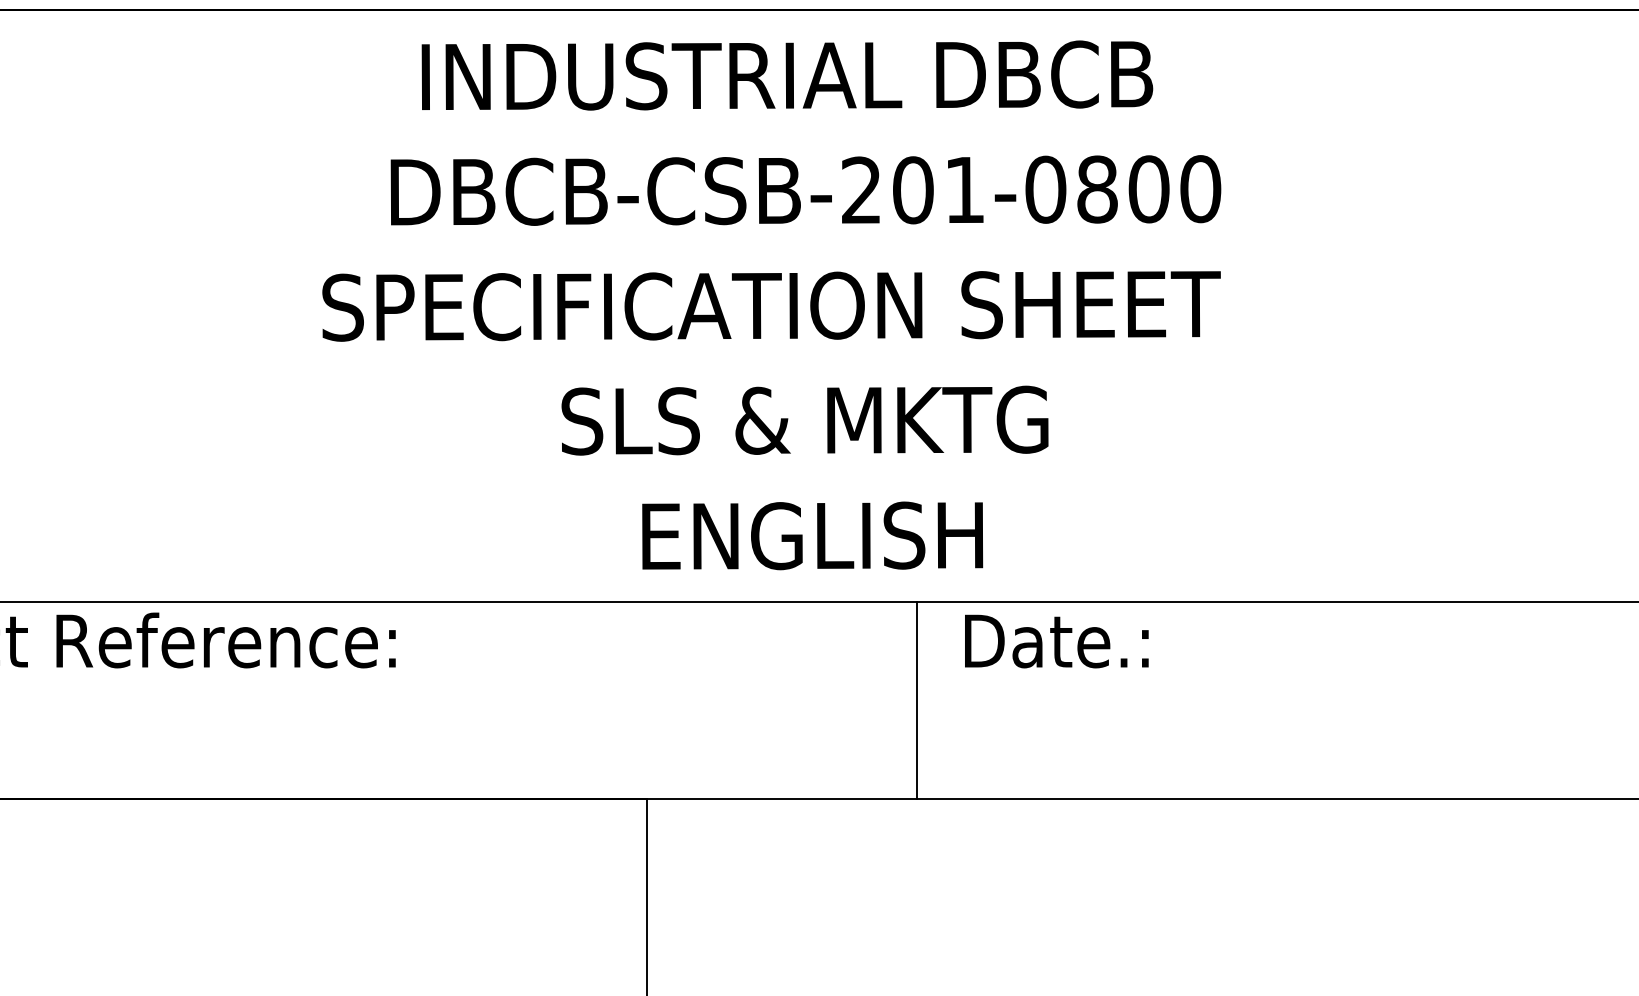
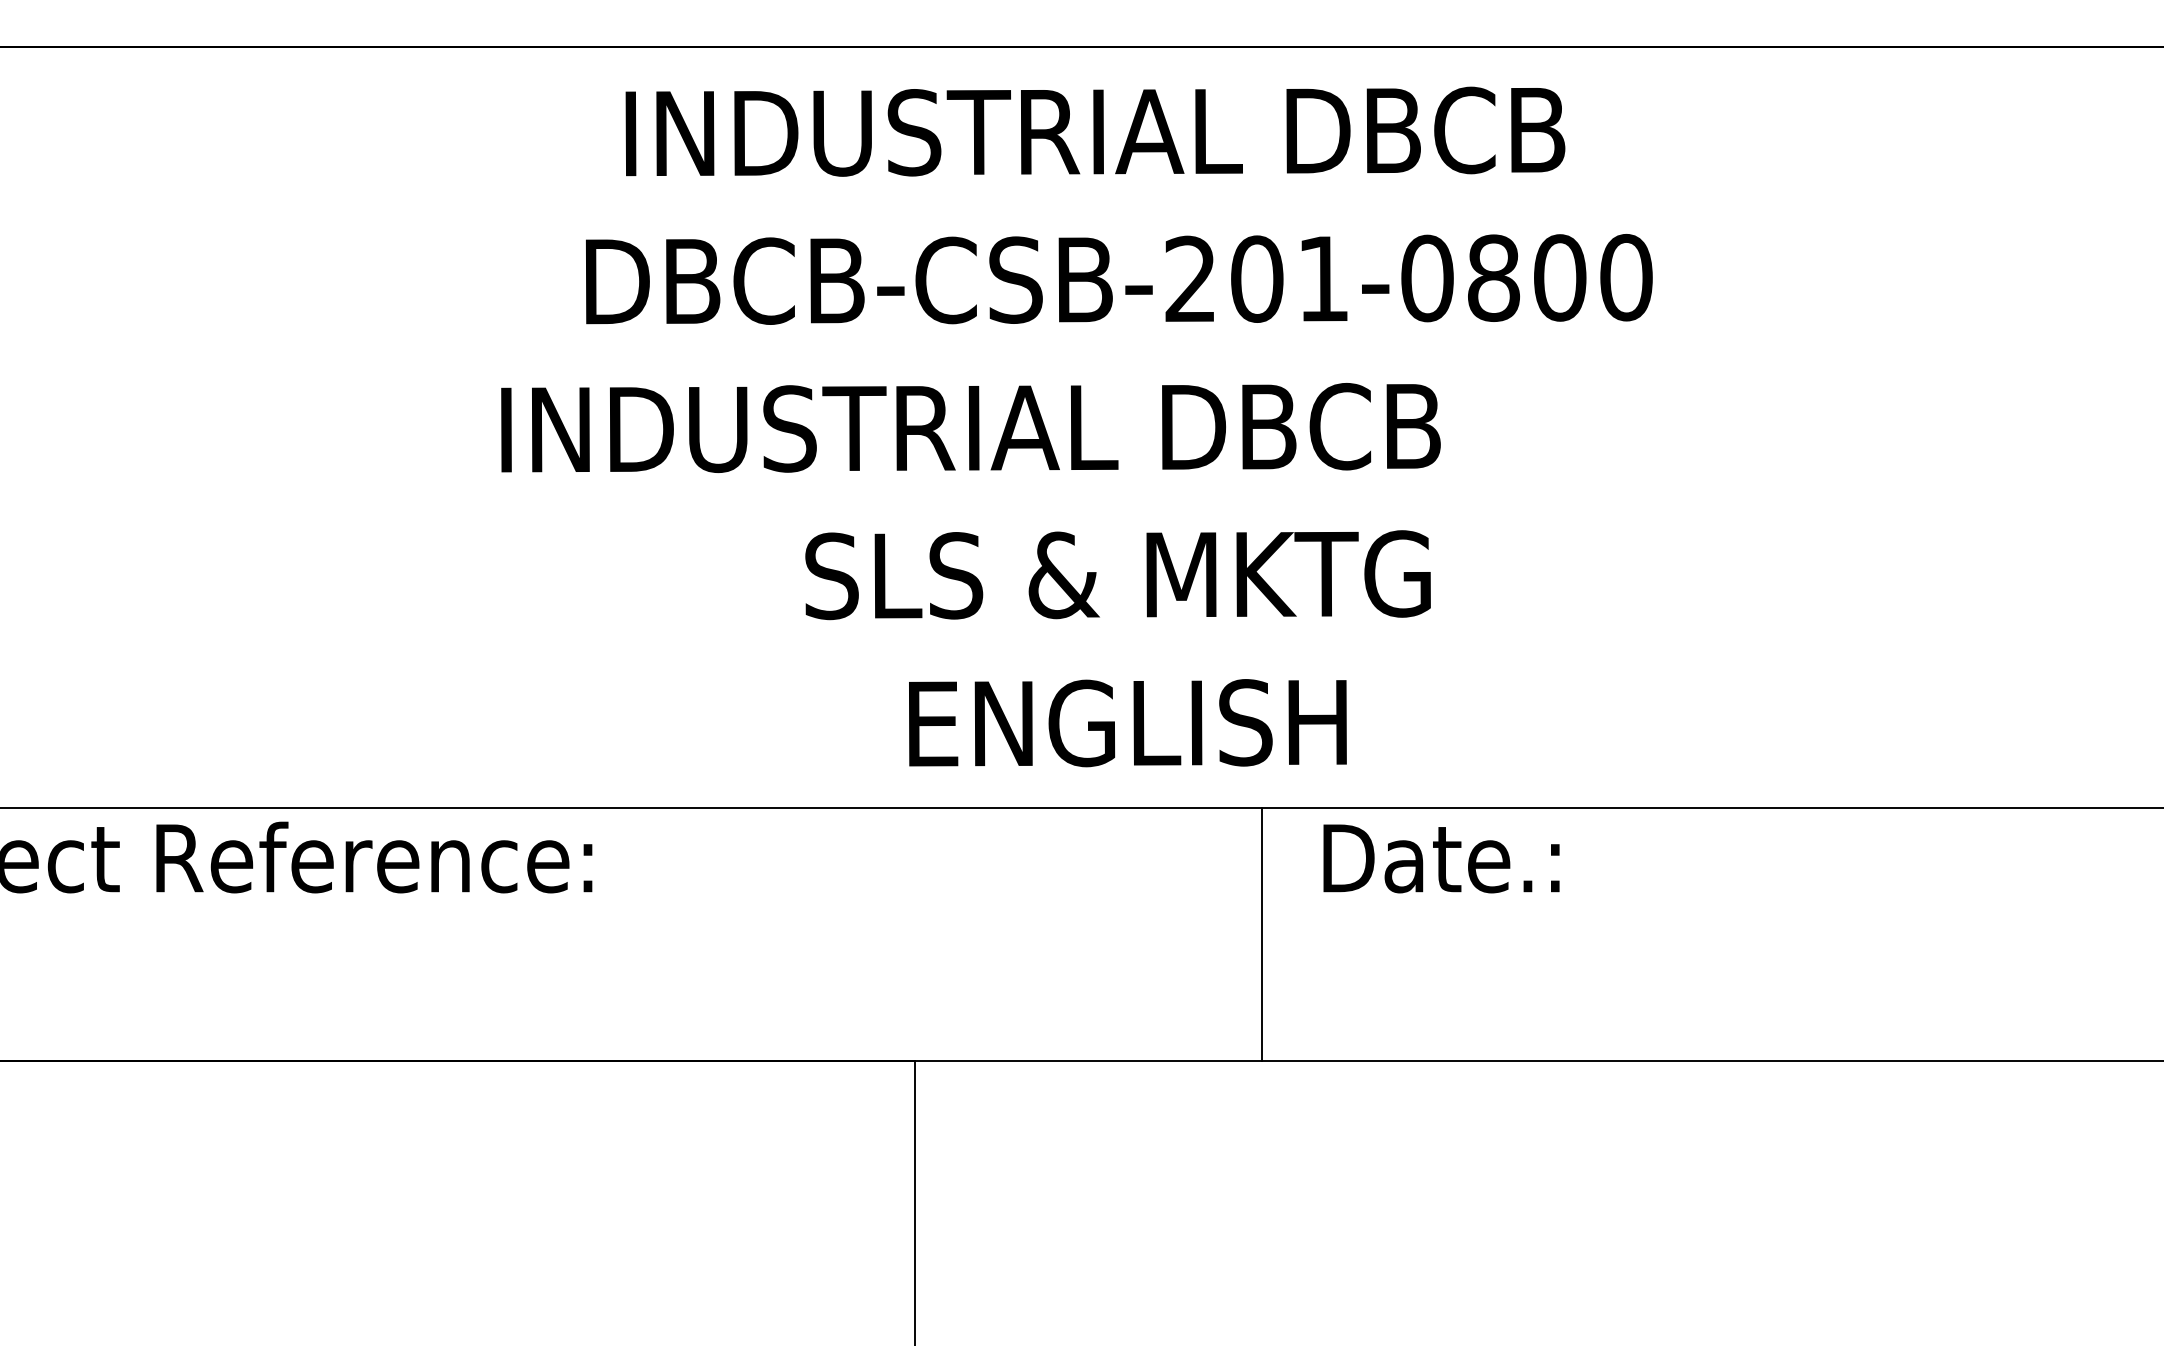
text: (771, 306) -> (1075, 428), SPECIFICATION SHEET -> INDUSTRIAL DBCB

